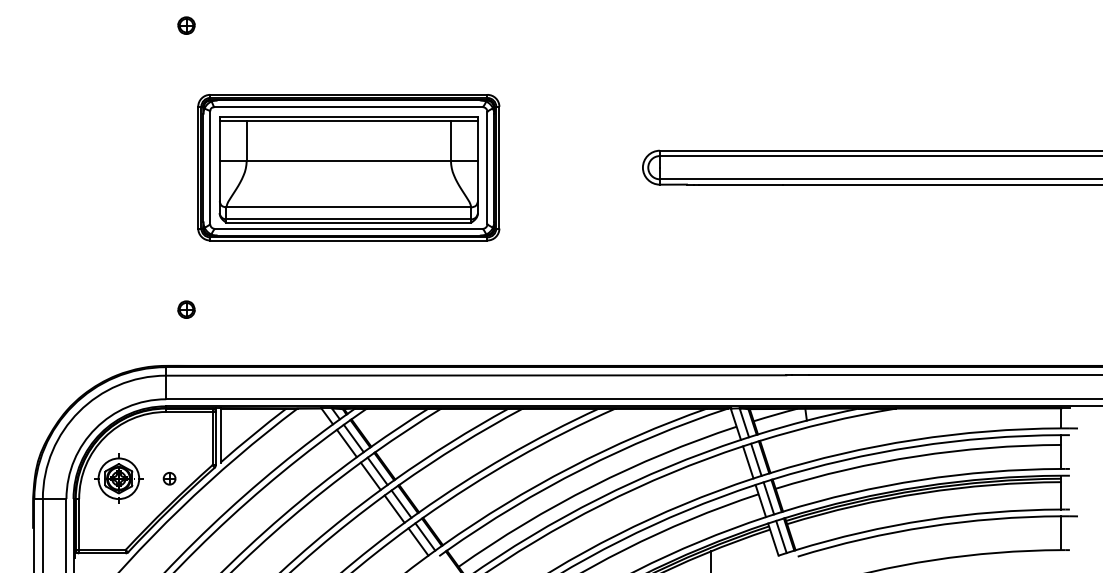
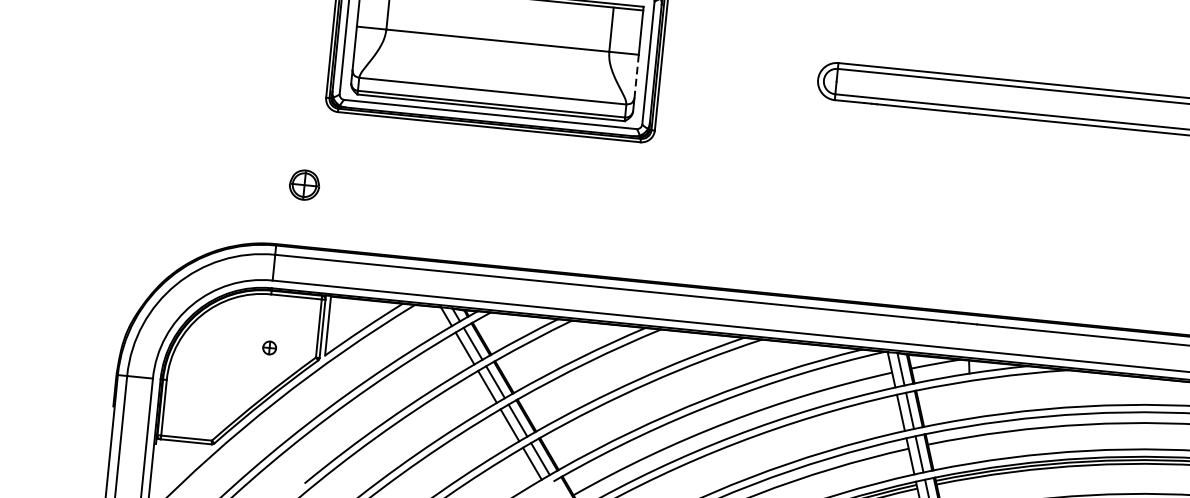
line: (478, 181) -> (637, 76), solid -> dashed
part: (186, 309) -> (304, 184), size x1.6
part: (118, 478) -> (211, 361), removed
part: (169, 478) -> (269, 347), moved

